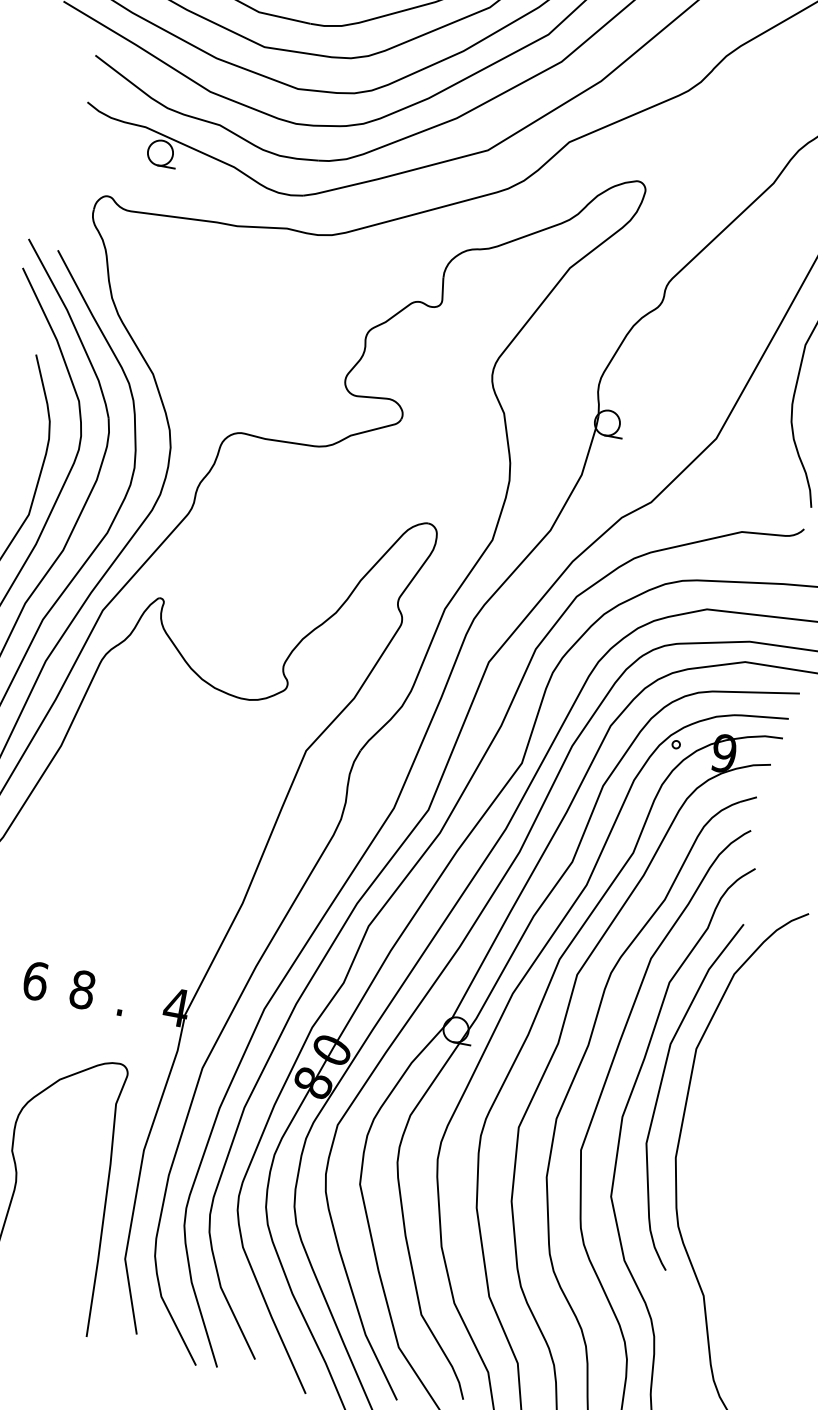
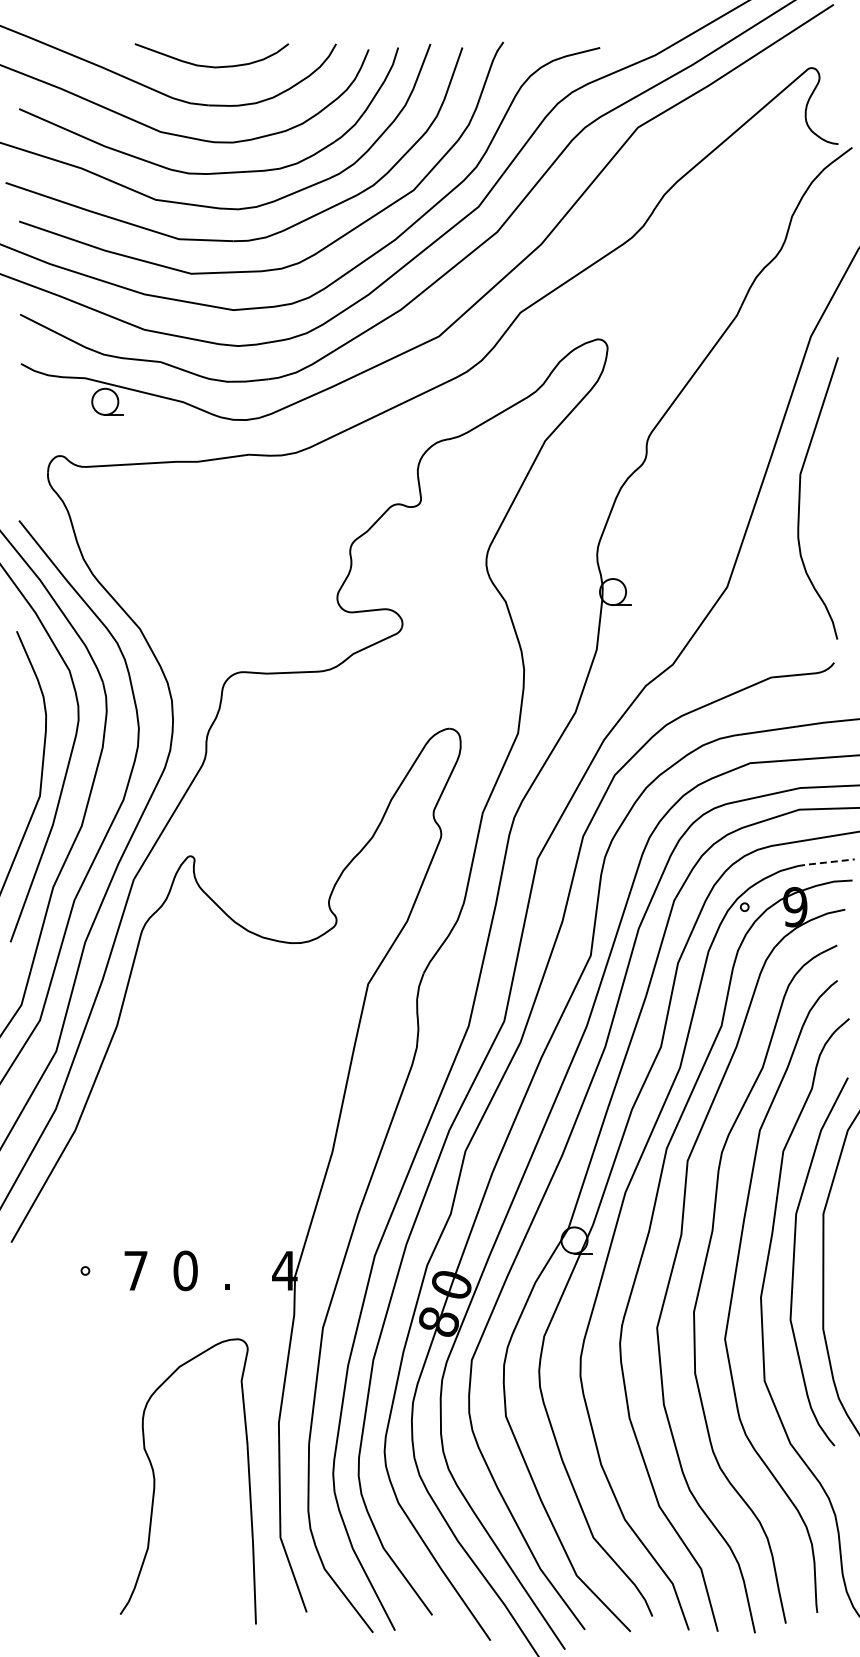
line: (761, 716) -> (826, 862), solid -> dashed
text: (36, 980) -> (136, 1270), 6 -> 7
text: (82, 989) -> (185, 1270), 8 -> 0

